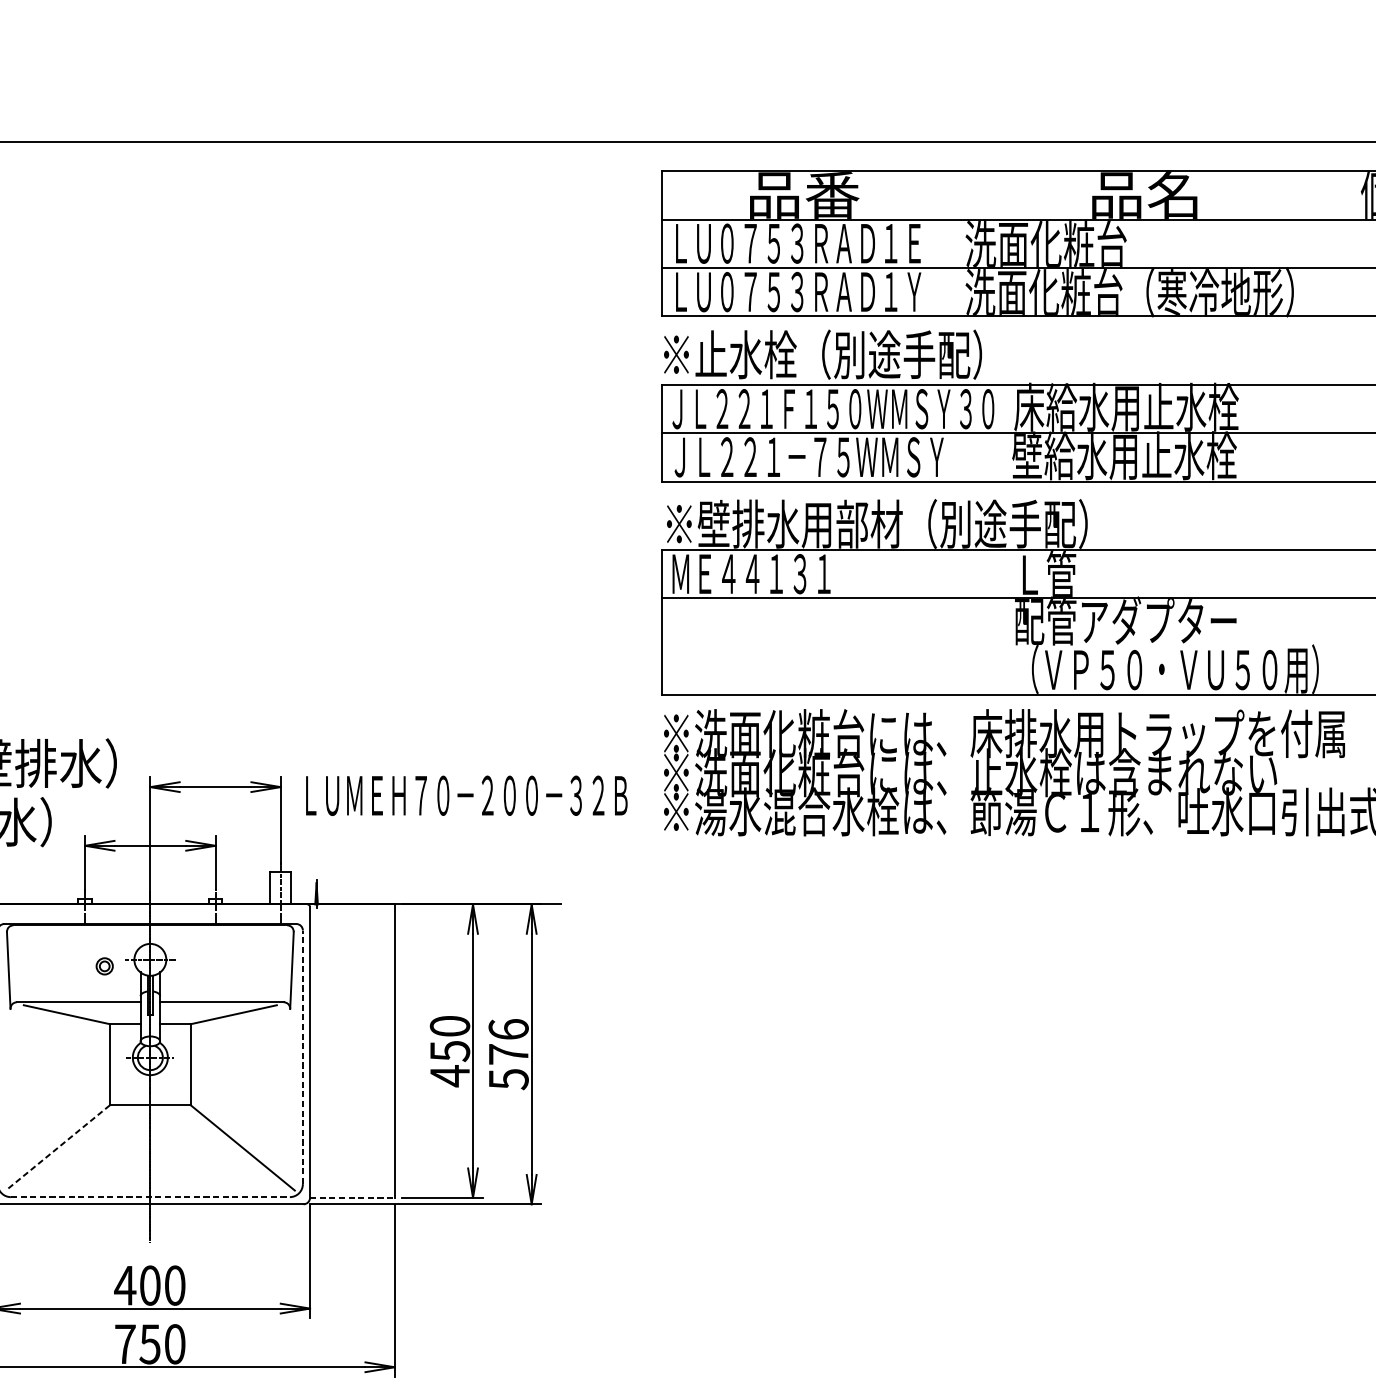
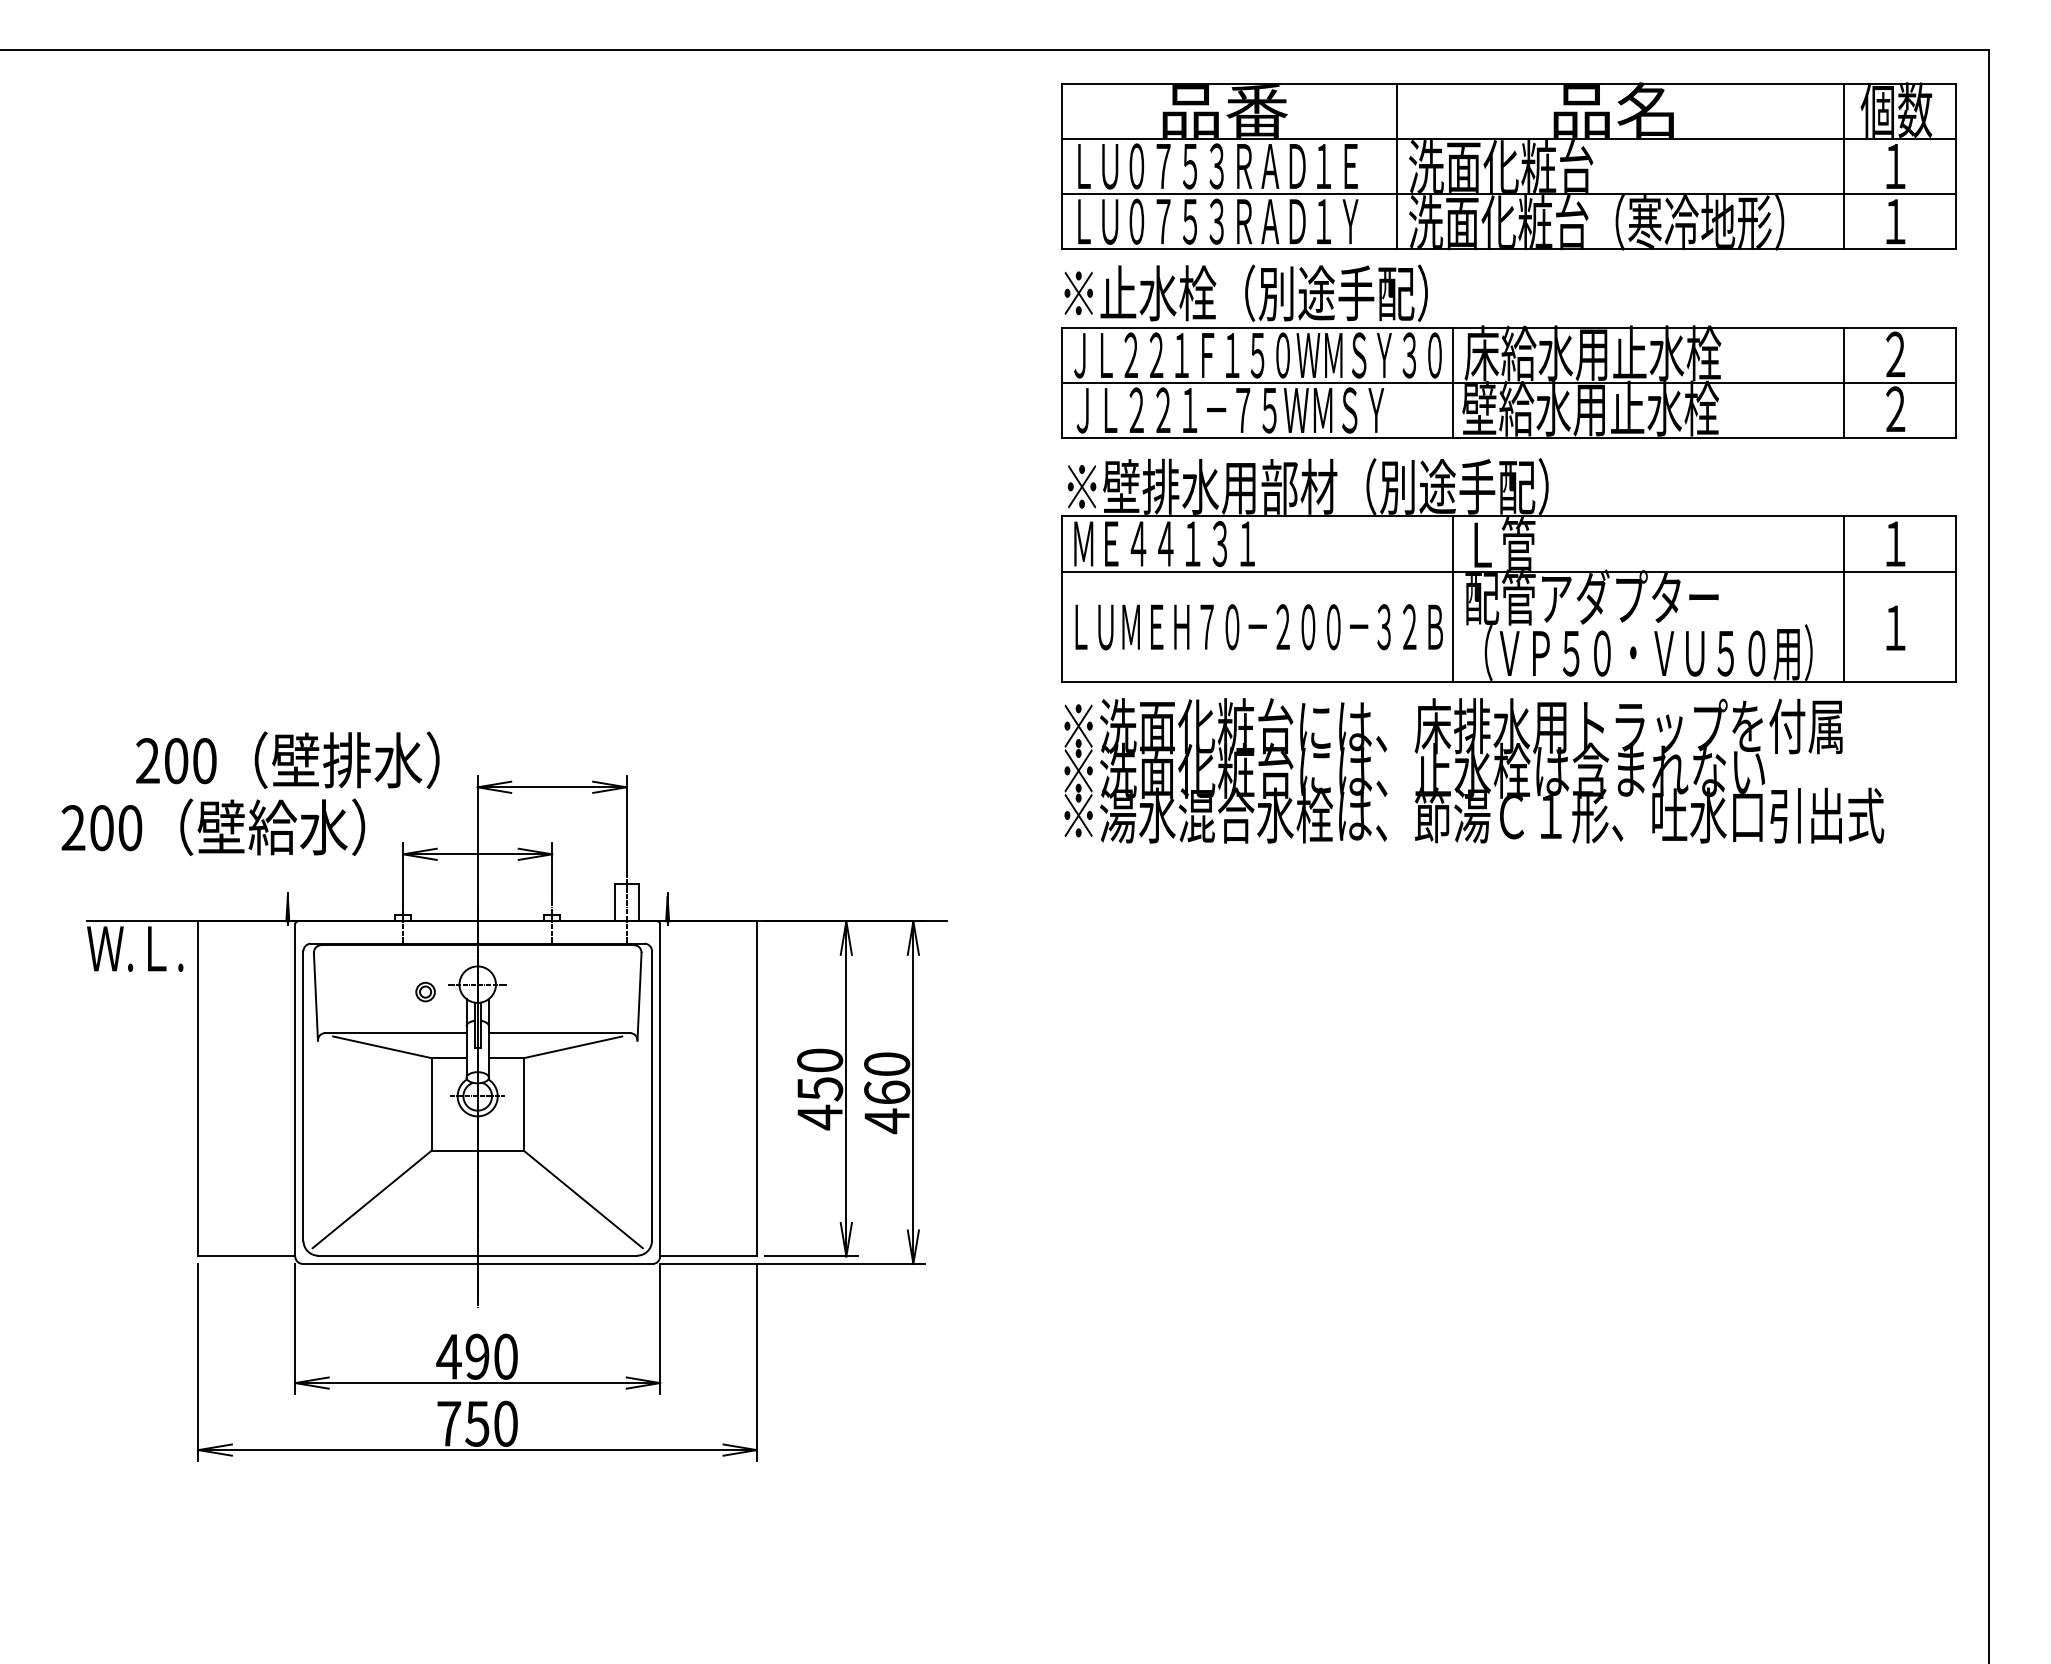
line: (955, 243) -> (1397, 166), added
line: (1346, 243) -> (1844, 166), added
line: (1004, 432) -> (1453, 382), added
line: (1346, 432) -> (1844, 382), added
line: (1004, 622) -> (1453, 599), added
line: (1346, 622) -> (1844, 599), added
text: (466, 796) -> (1258, 627), moved
text: (509, 1055) -> (887, 1093), 576 -> 460
line: (302, 1056) -> (651, 1095), dashed -> solid
line: (58, 1147) -> (372, 1199), dashed -> solid
line: (151, 1196) -> (478, 1255), dashed -> solid
line: (353, 1197) -> (709, 1256), dashed -> solid
text: (150, 1285) -> (477, 1356), 400 -> 490

